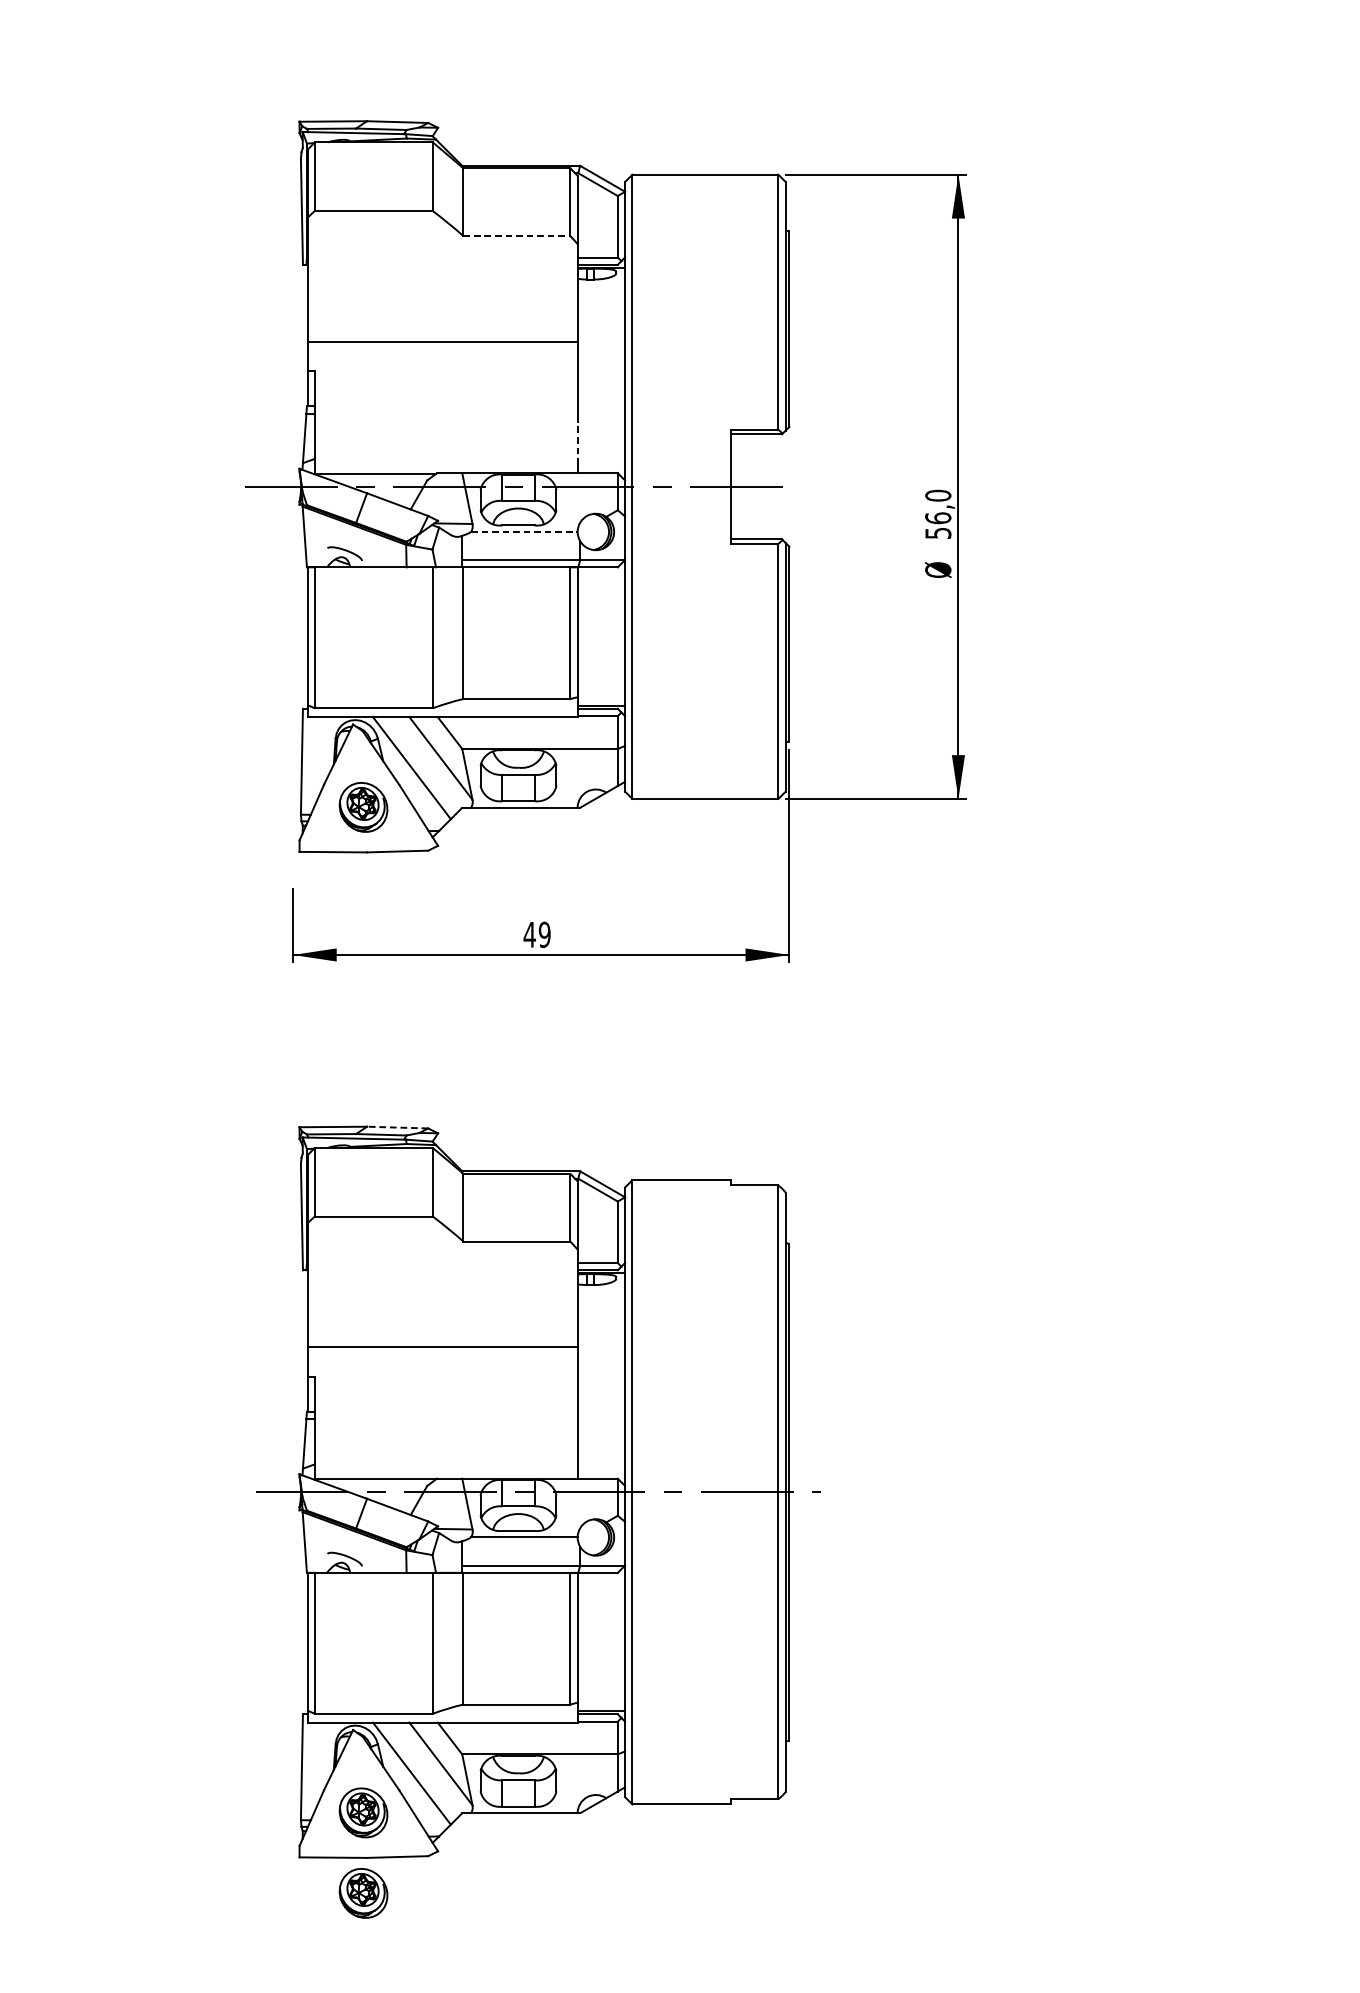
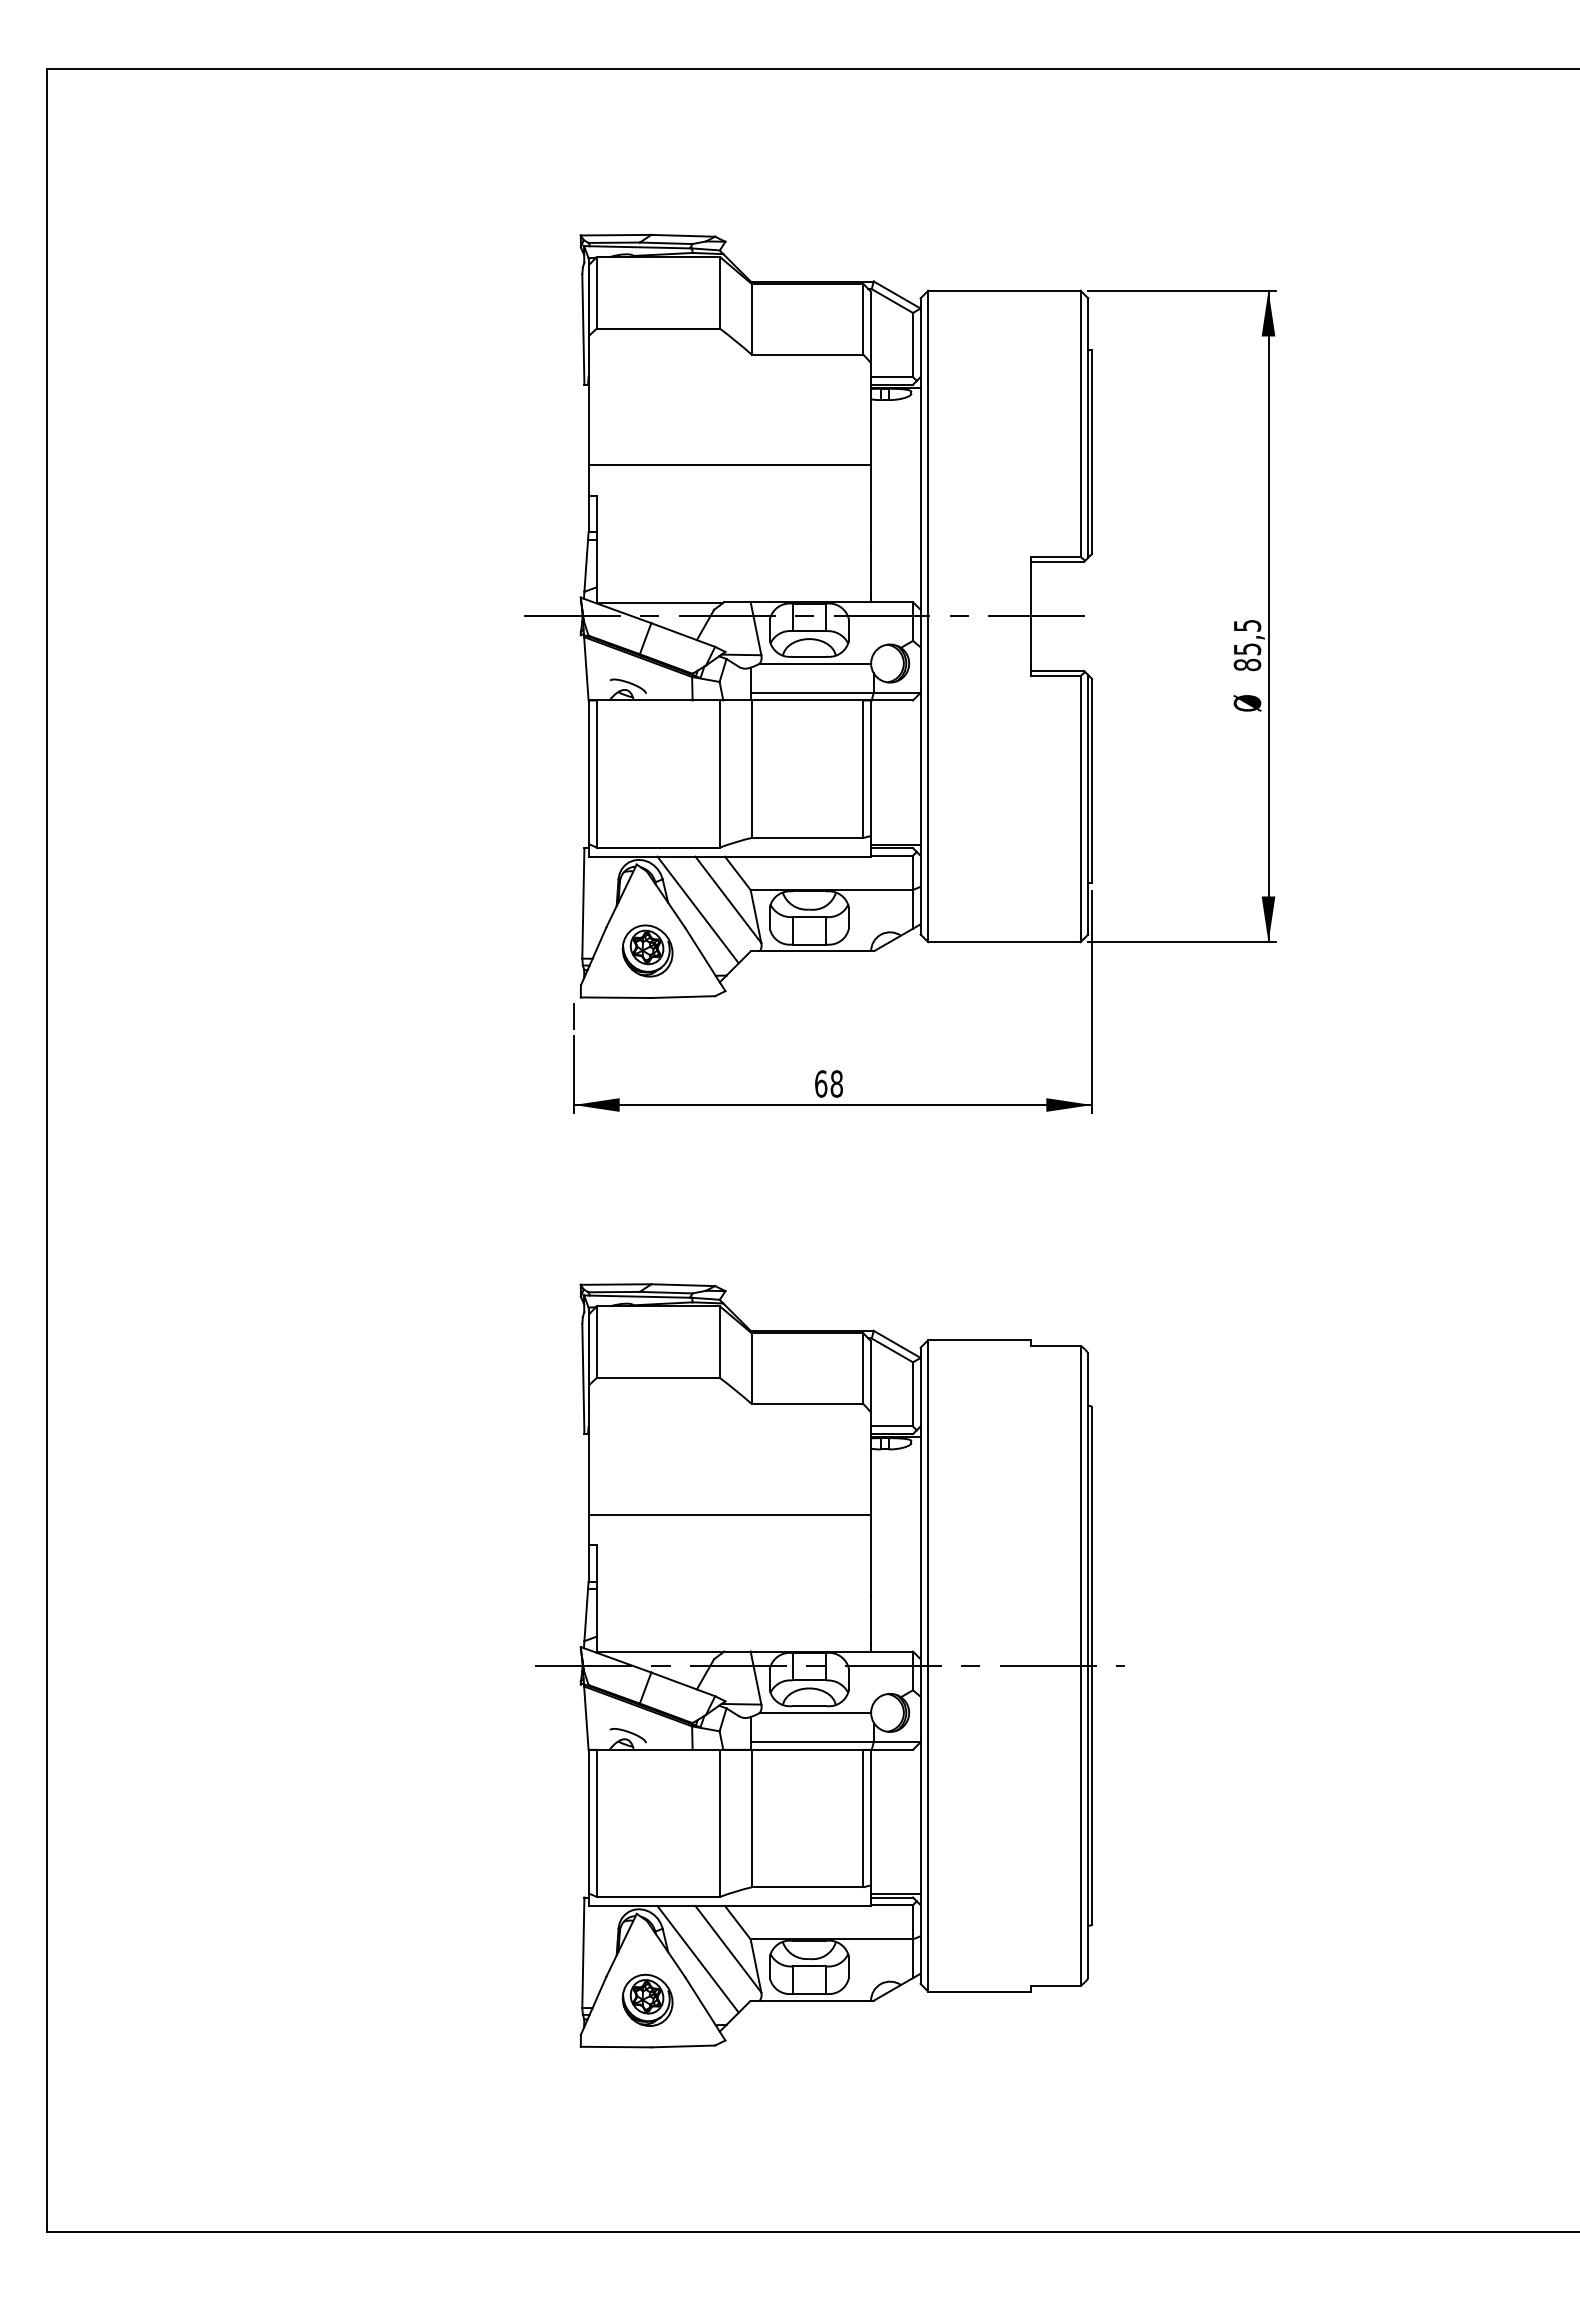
line: (516, 235) -> (807, 354), dashed -> solid
line: (578, 440) -> (871, 568), dashed -> solid
text: (938, 514) -> (1247, 645), 56,0 -> 85,5
line: (524, 531) -> (815, 663), dashed -> solid
line: (292, 870) -> (573, 1016), added
text: (536, 934) -> (828, 1083), 49 -> 68
line: (397, 1127) -> (683, 1285), dashed -> solid
part: (363, 1892) -> (647, 2083), removed

